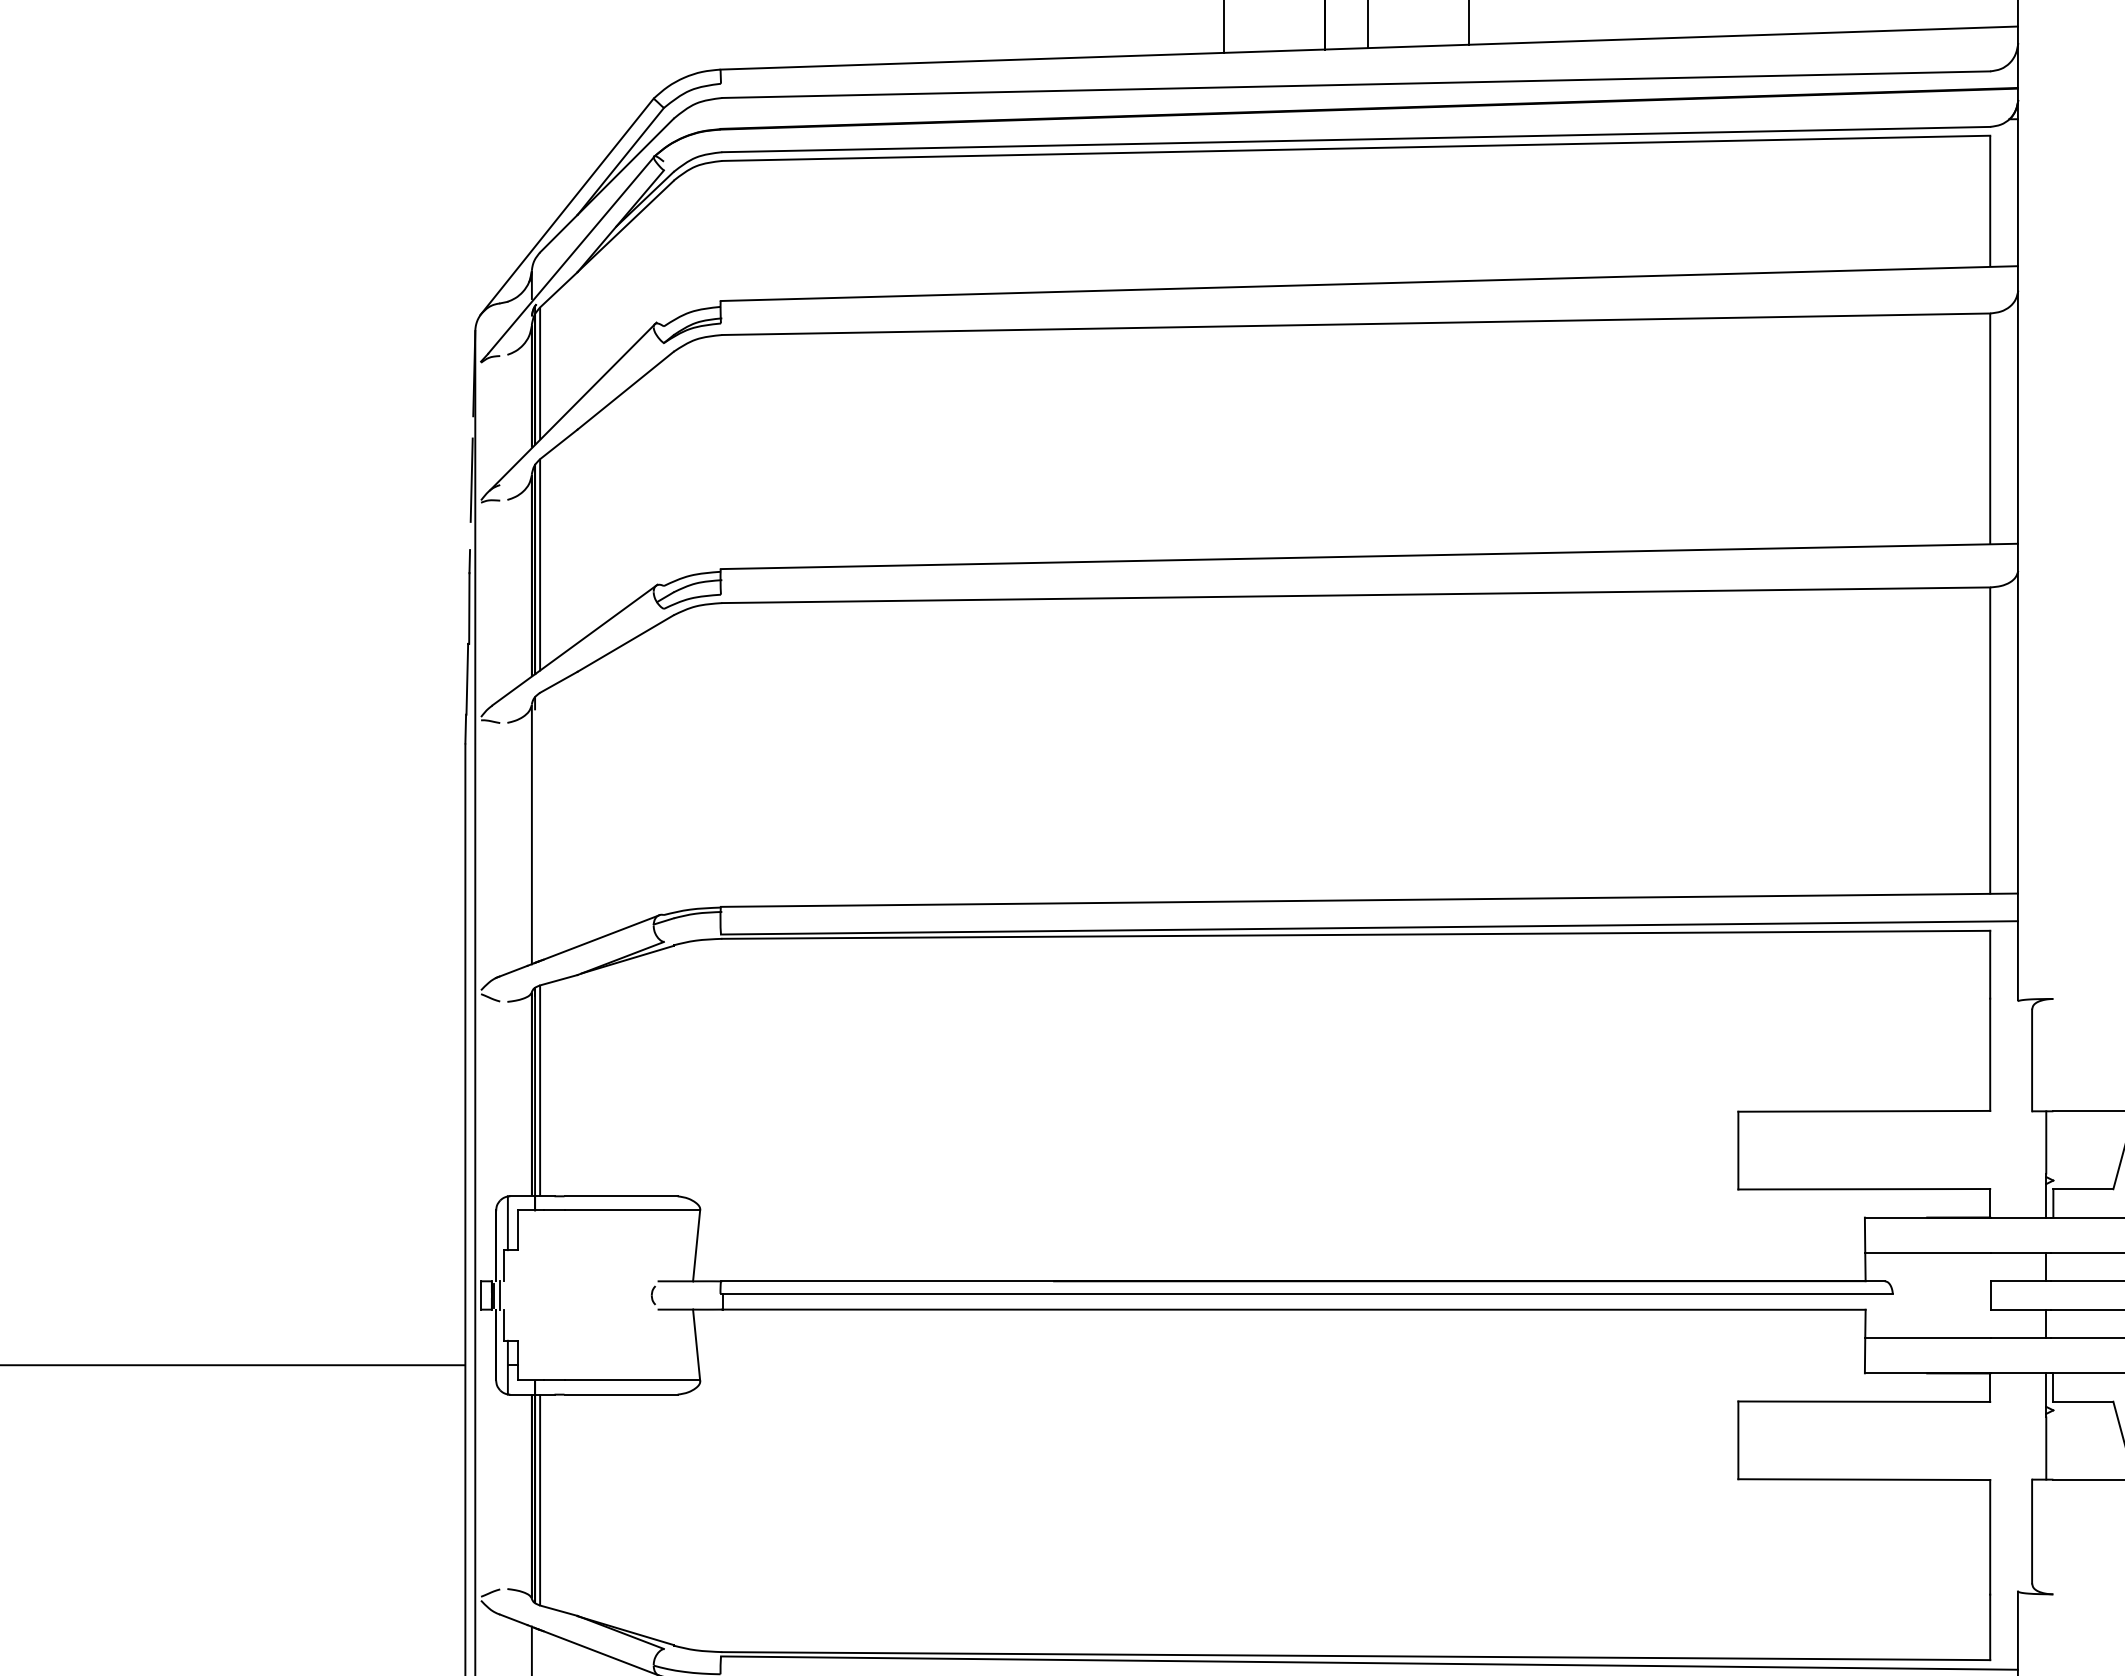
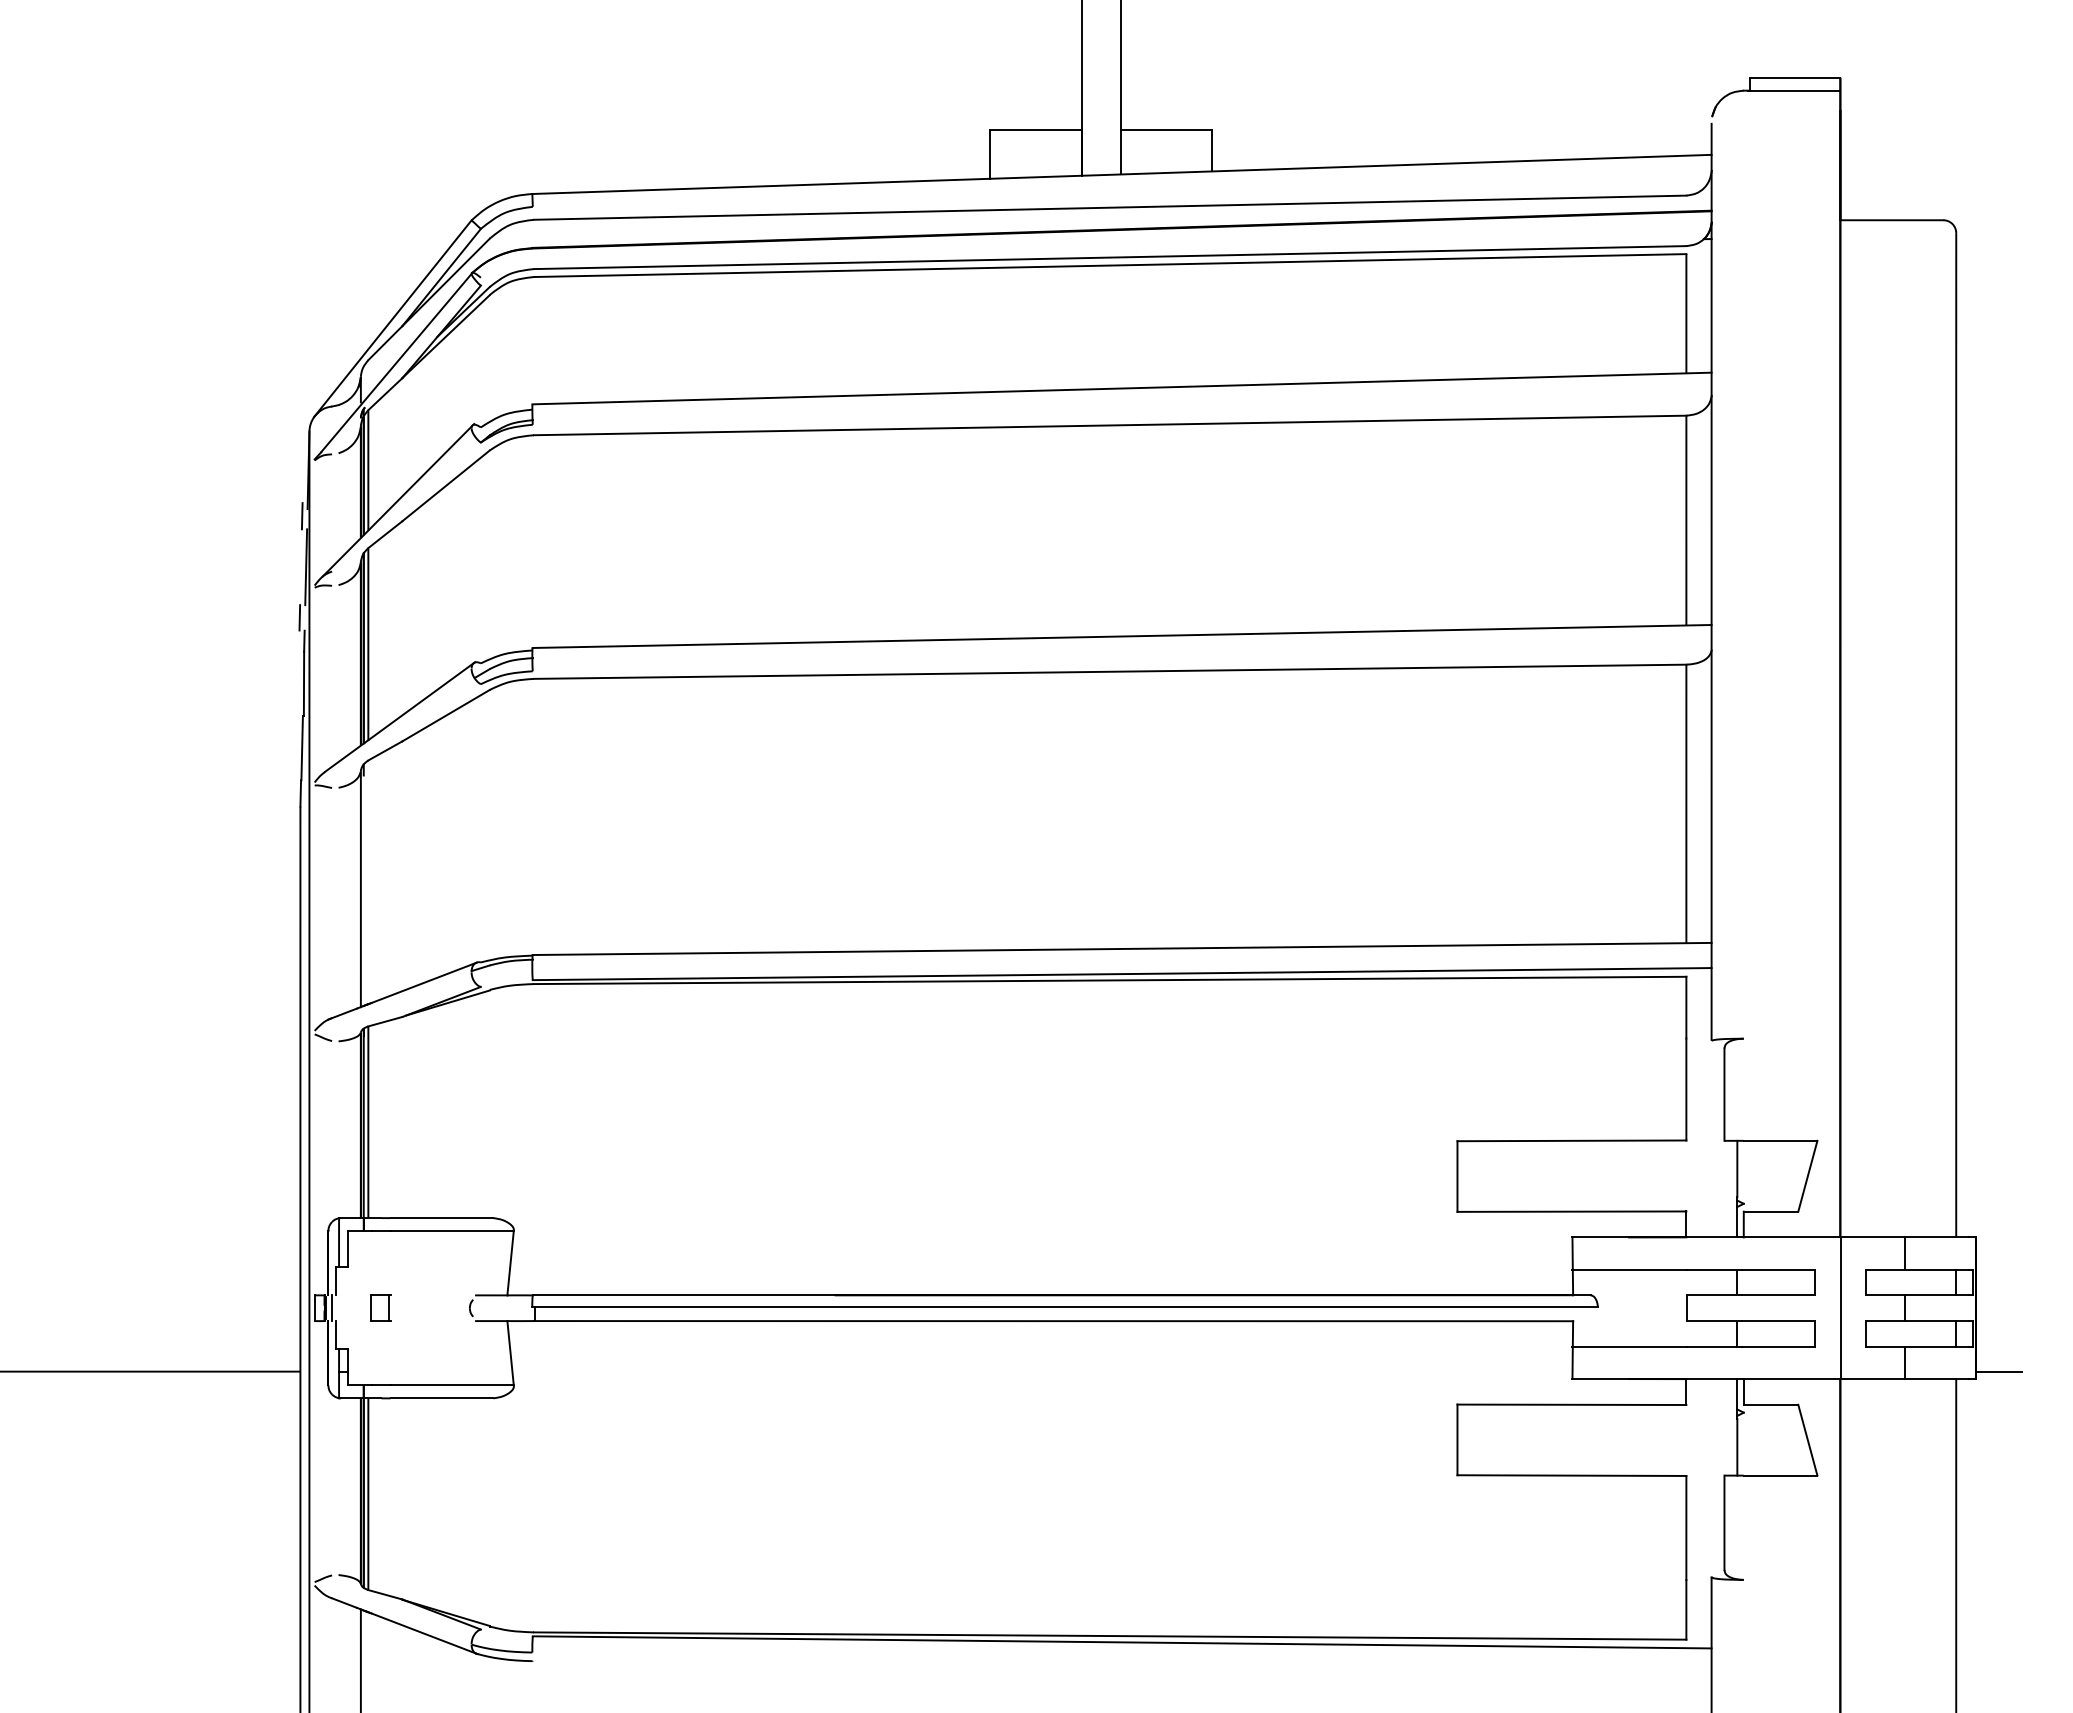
line: (466, 424) -> (301, 516), added
line: (464, 535) -> (299, 617), added
part: (553, 1294) -> (380, 1307), added

